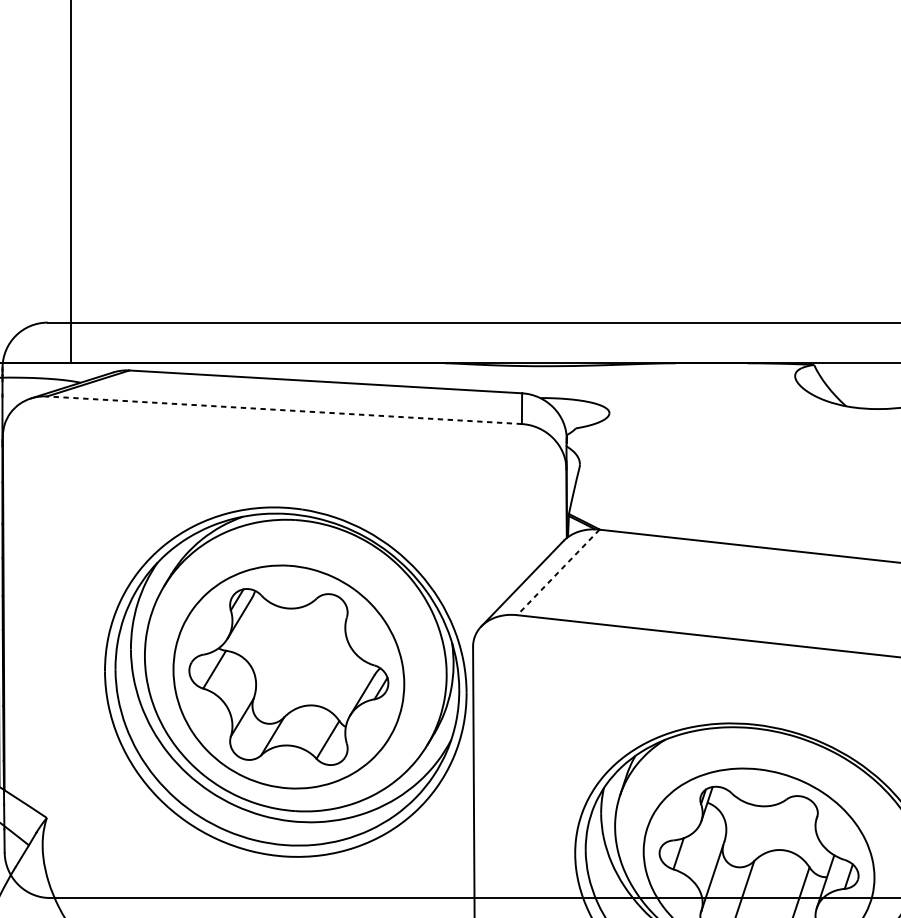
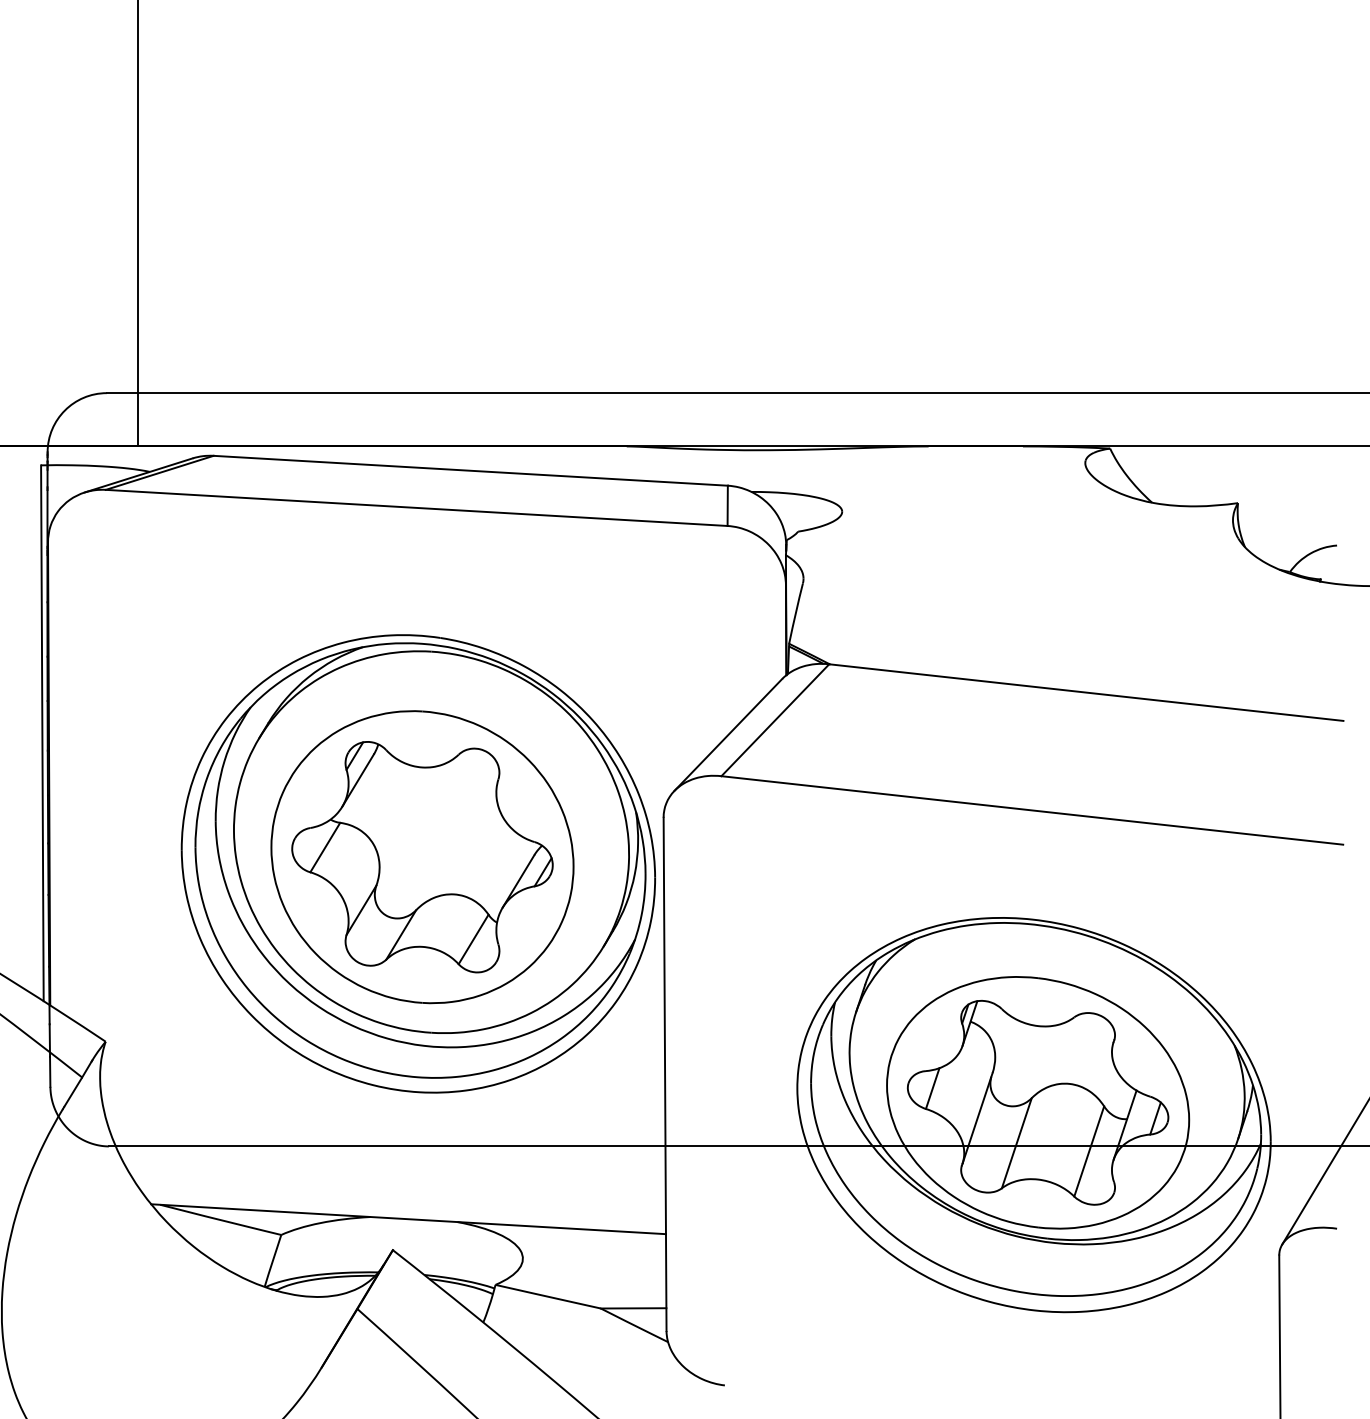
line: (284, 409) -> (416, 507), dashed -> solid
line: (558, 572) -> (775, 720), dashed -> solid

